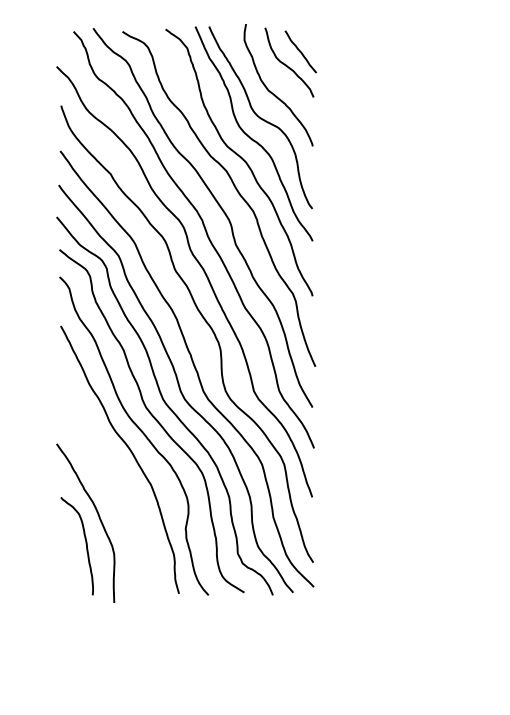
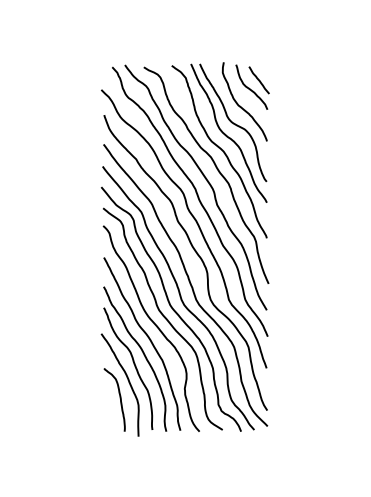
part: (109, 482) -> (135, 358), added

